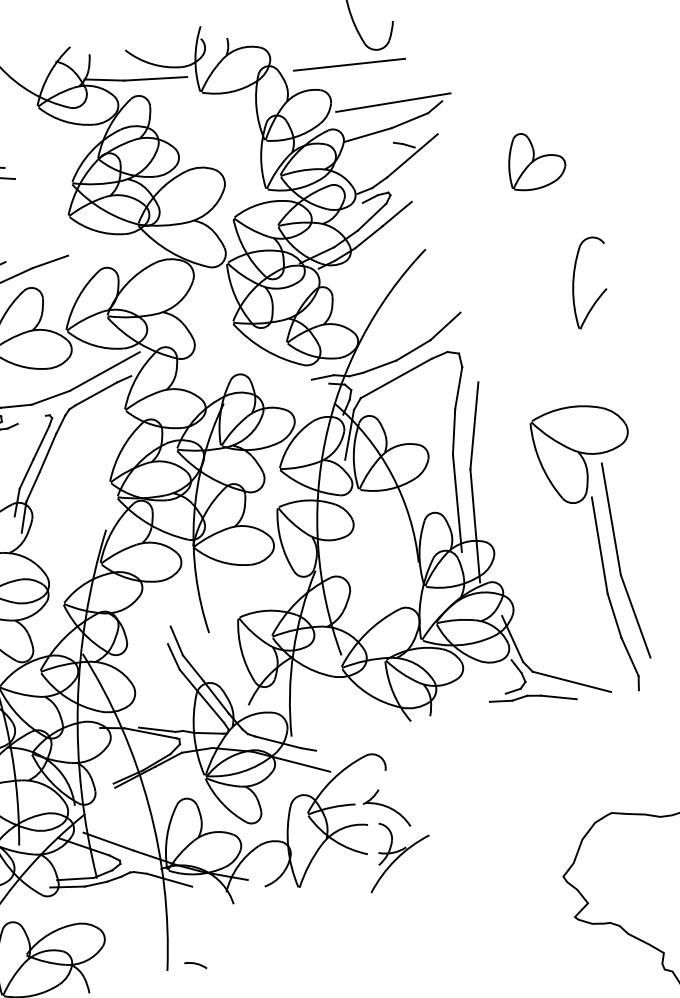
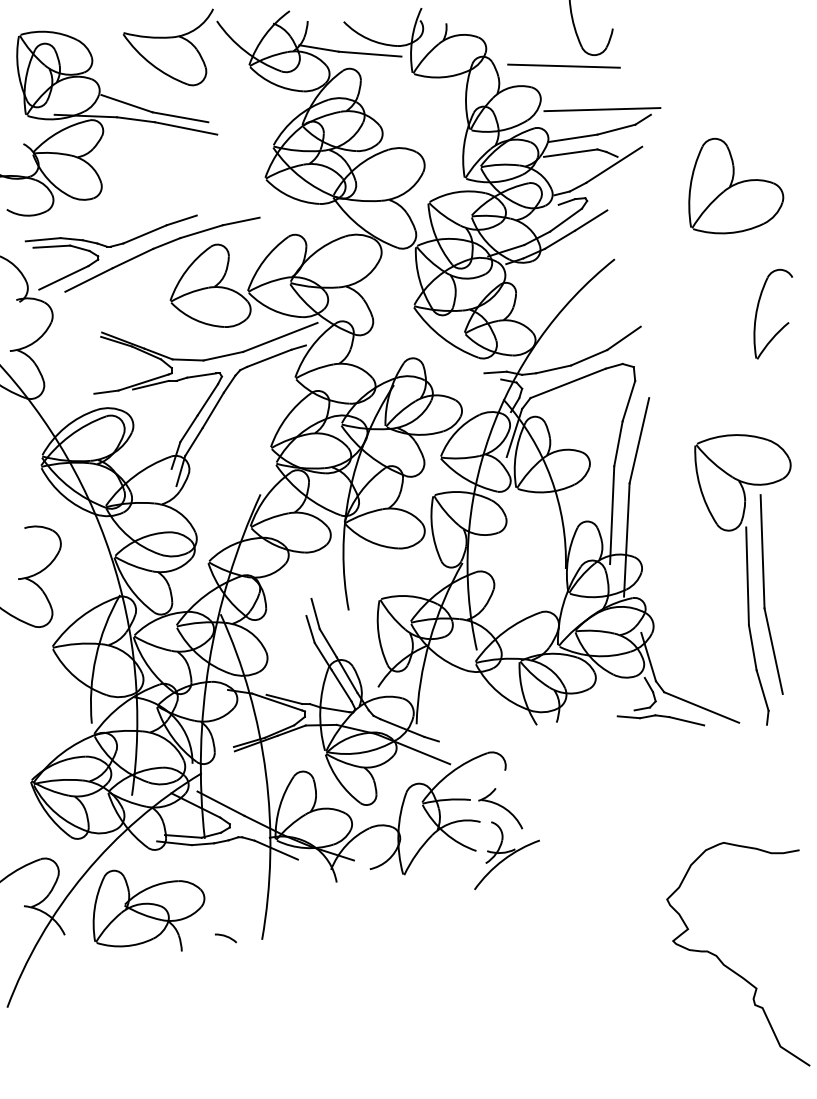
line: (367, 149) -> (570, 152), added
part: (536, 159) -> (736, 185), size x1.67
line: (31, 419) -> (201, 375), added
arc: (195, 964) -> (225, 937), moved

